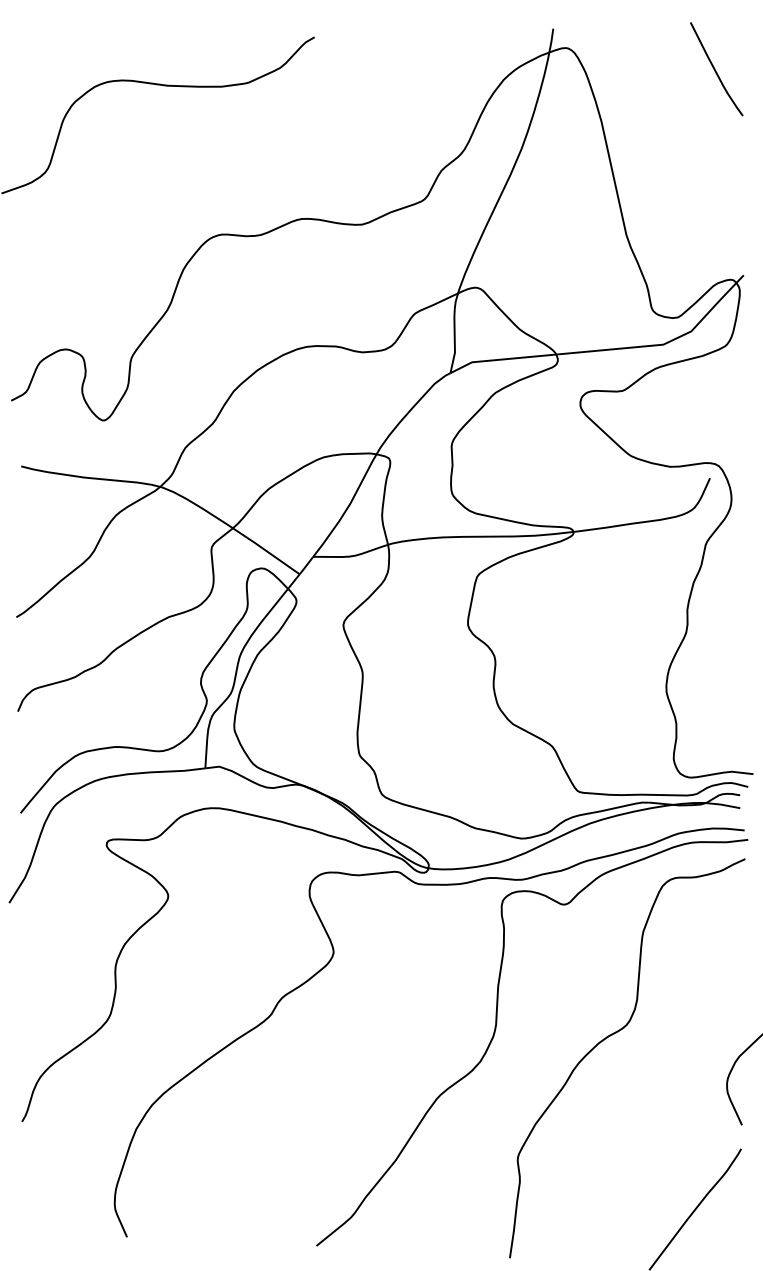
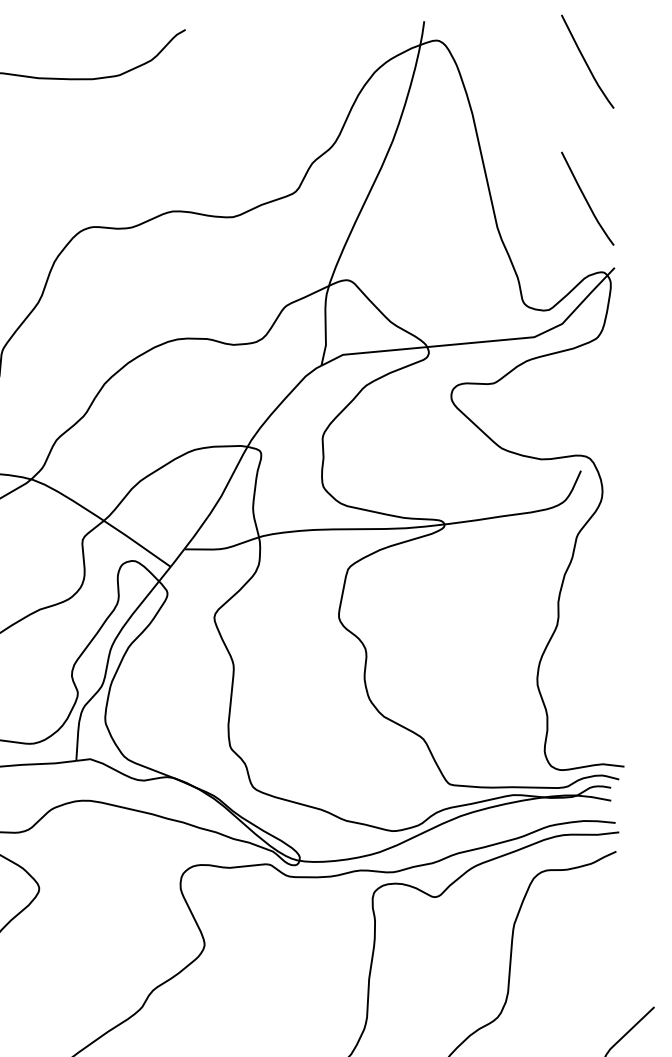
curve: (715, 206) -> (586, 199), added

